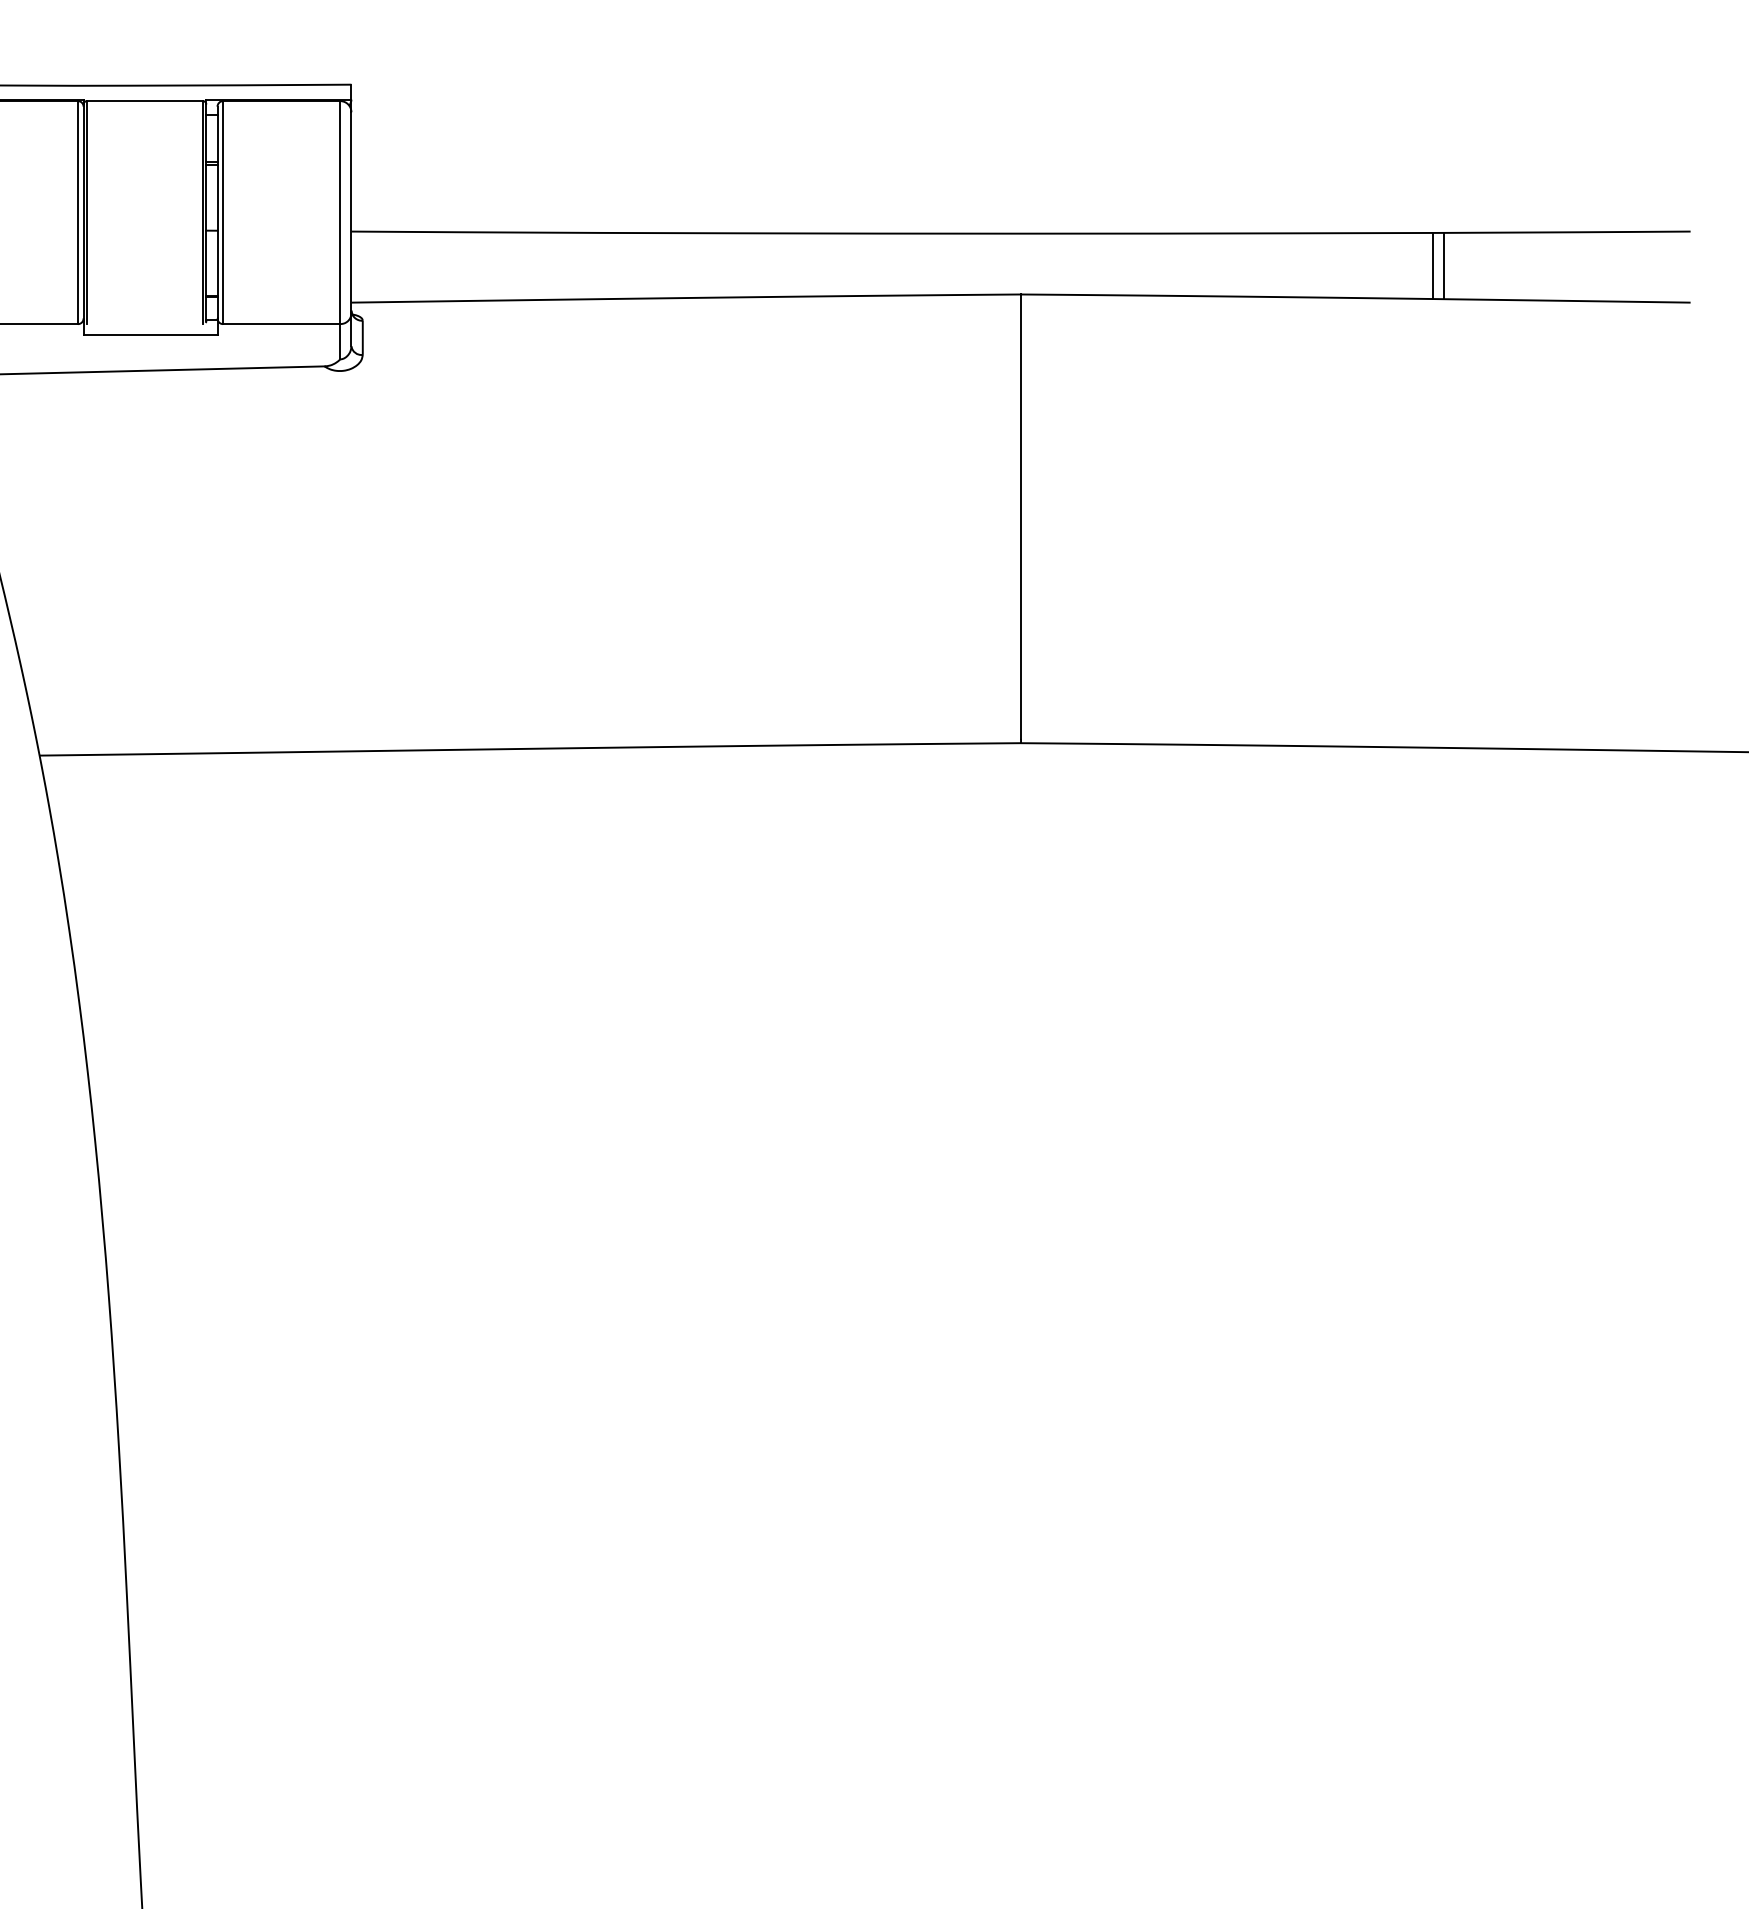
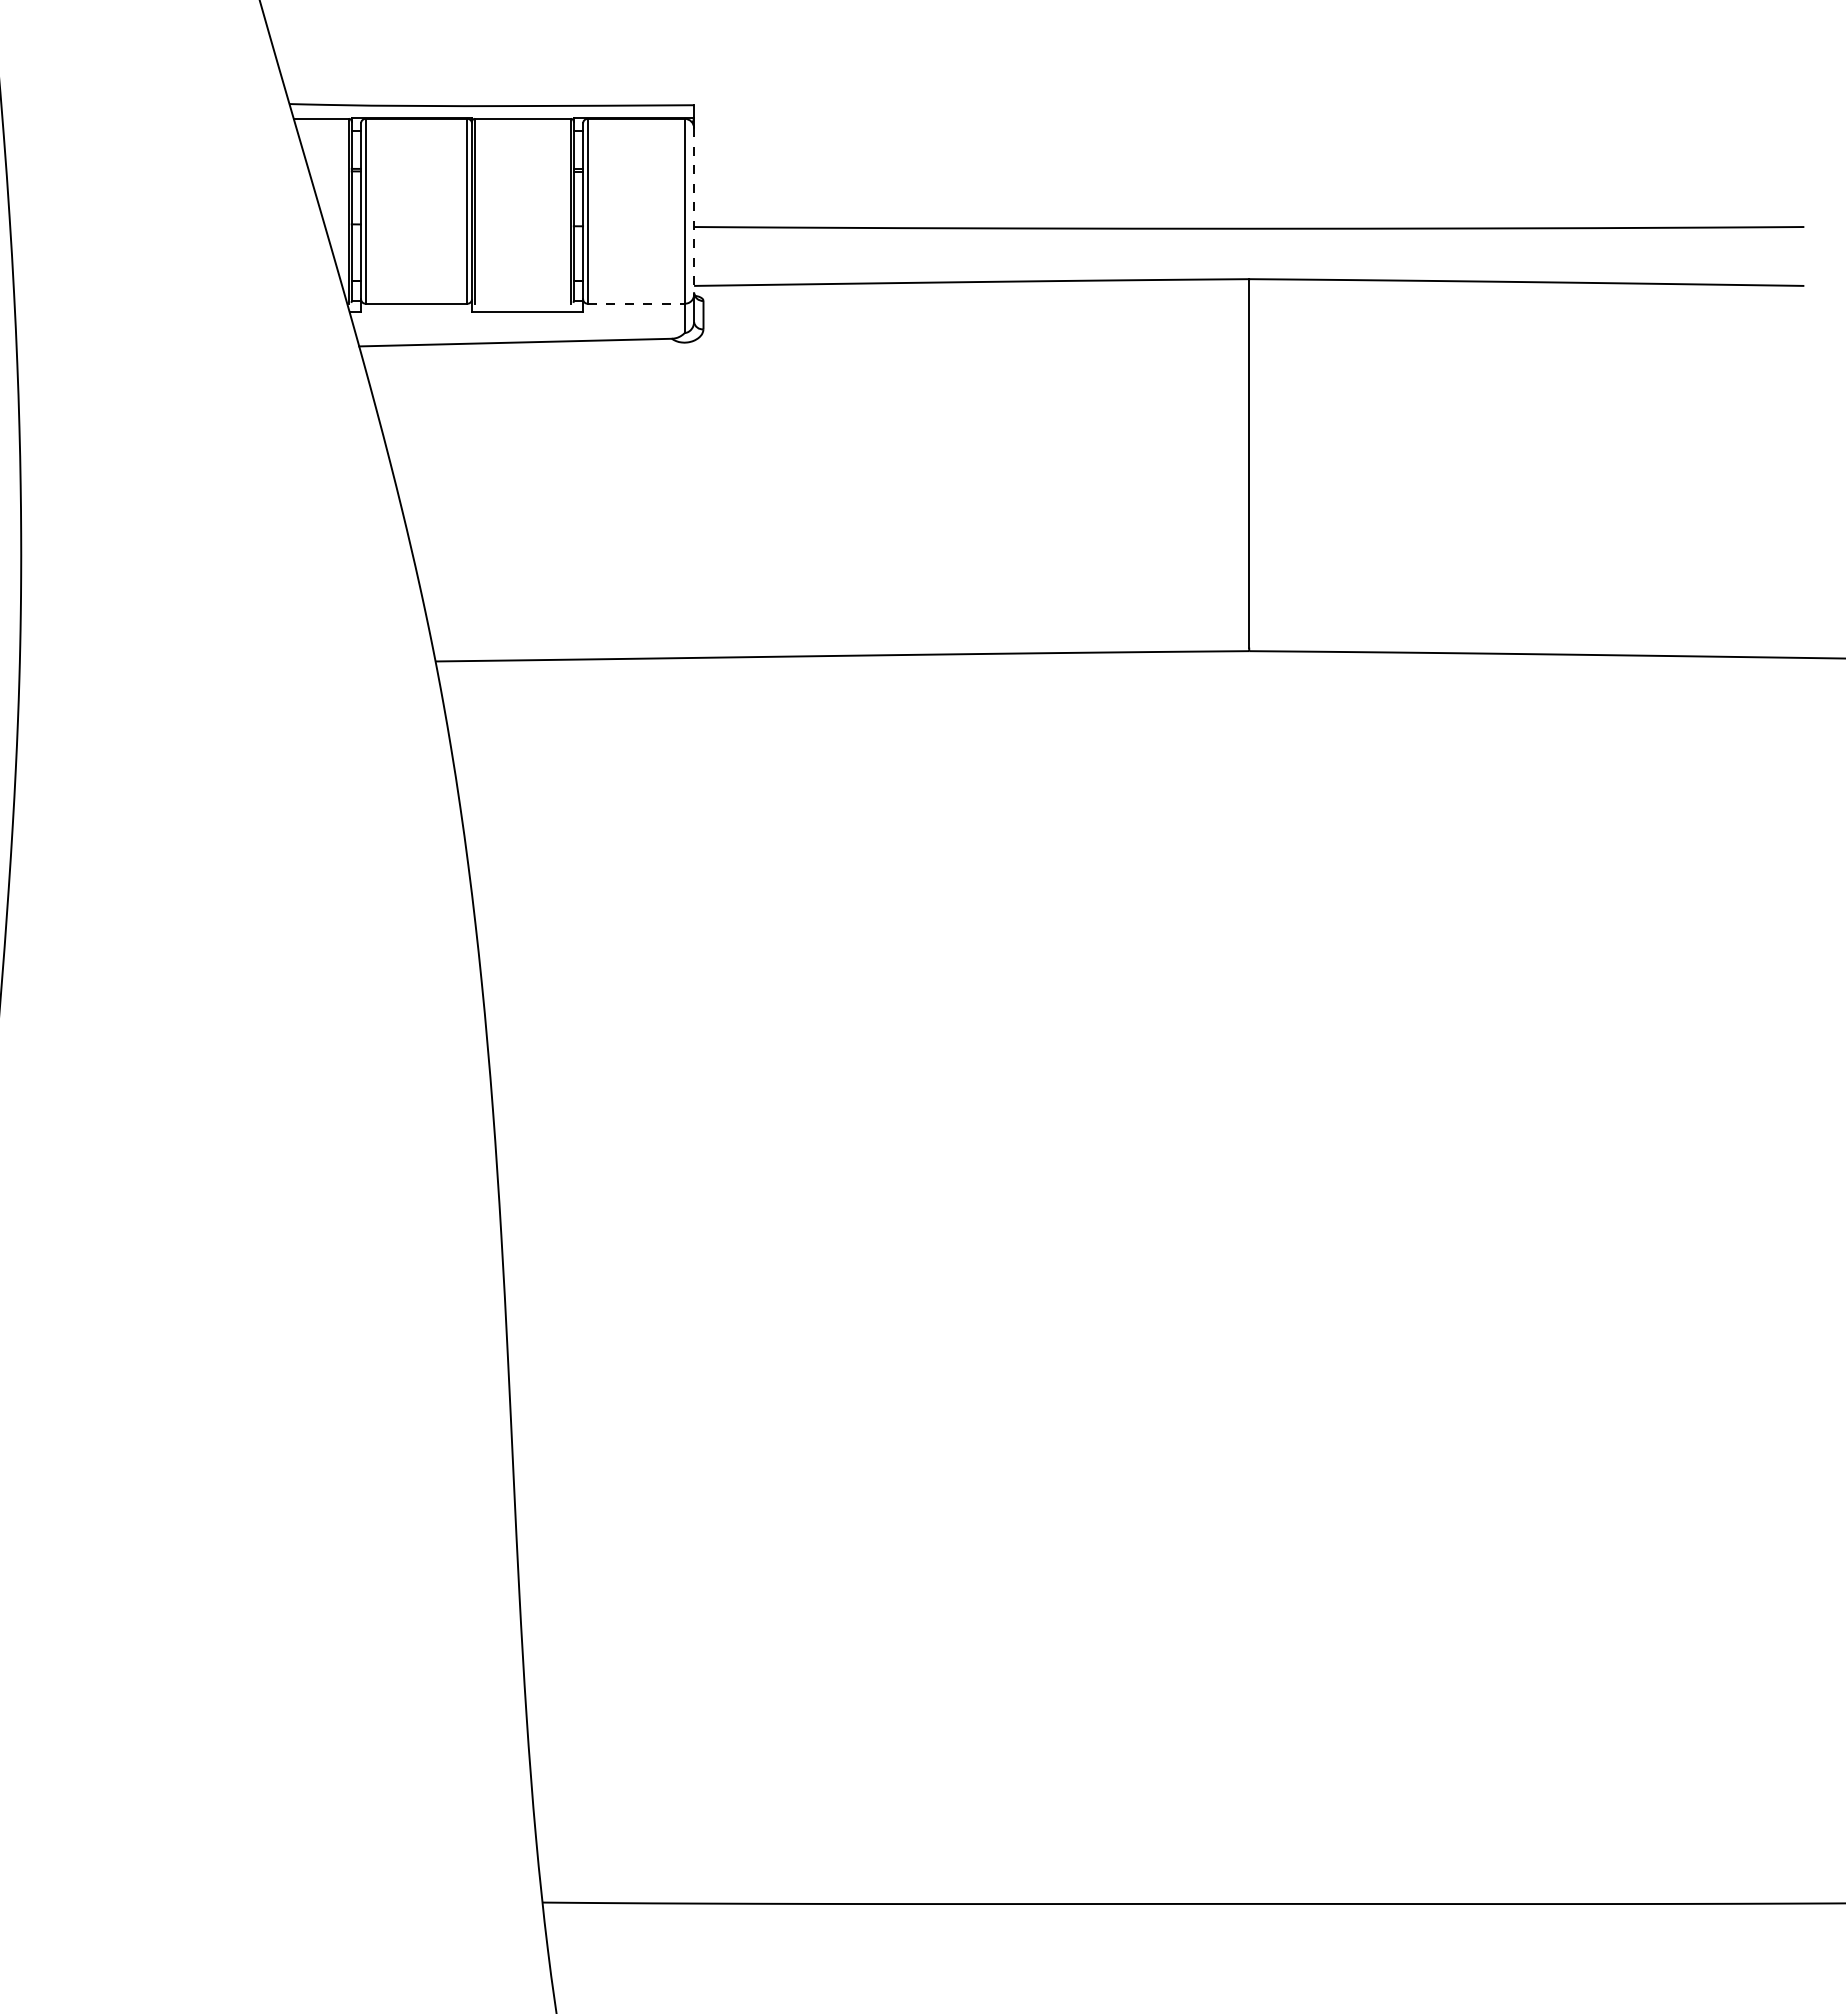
line: (351, 212) -> (694, 211), solid -> dashed
line: (1432, 265) -> (1590, 255), removed
line: (1443, 265) -> (1599, 255), removed
line: (281, 323) -> (636, 303), solid -> dashed

